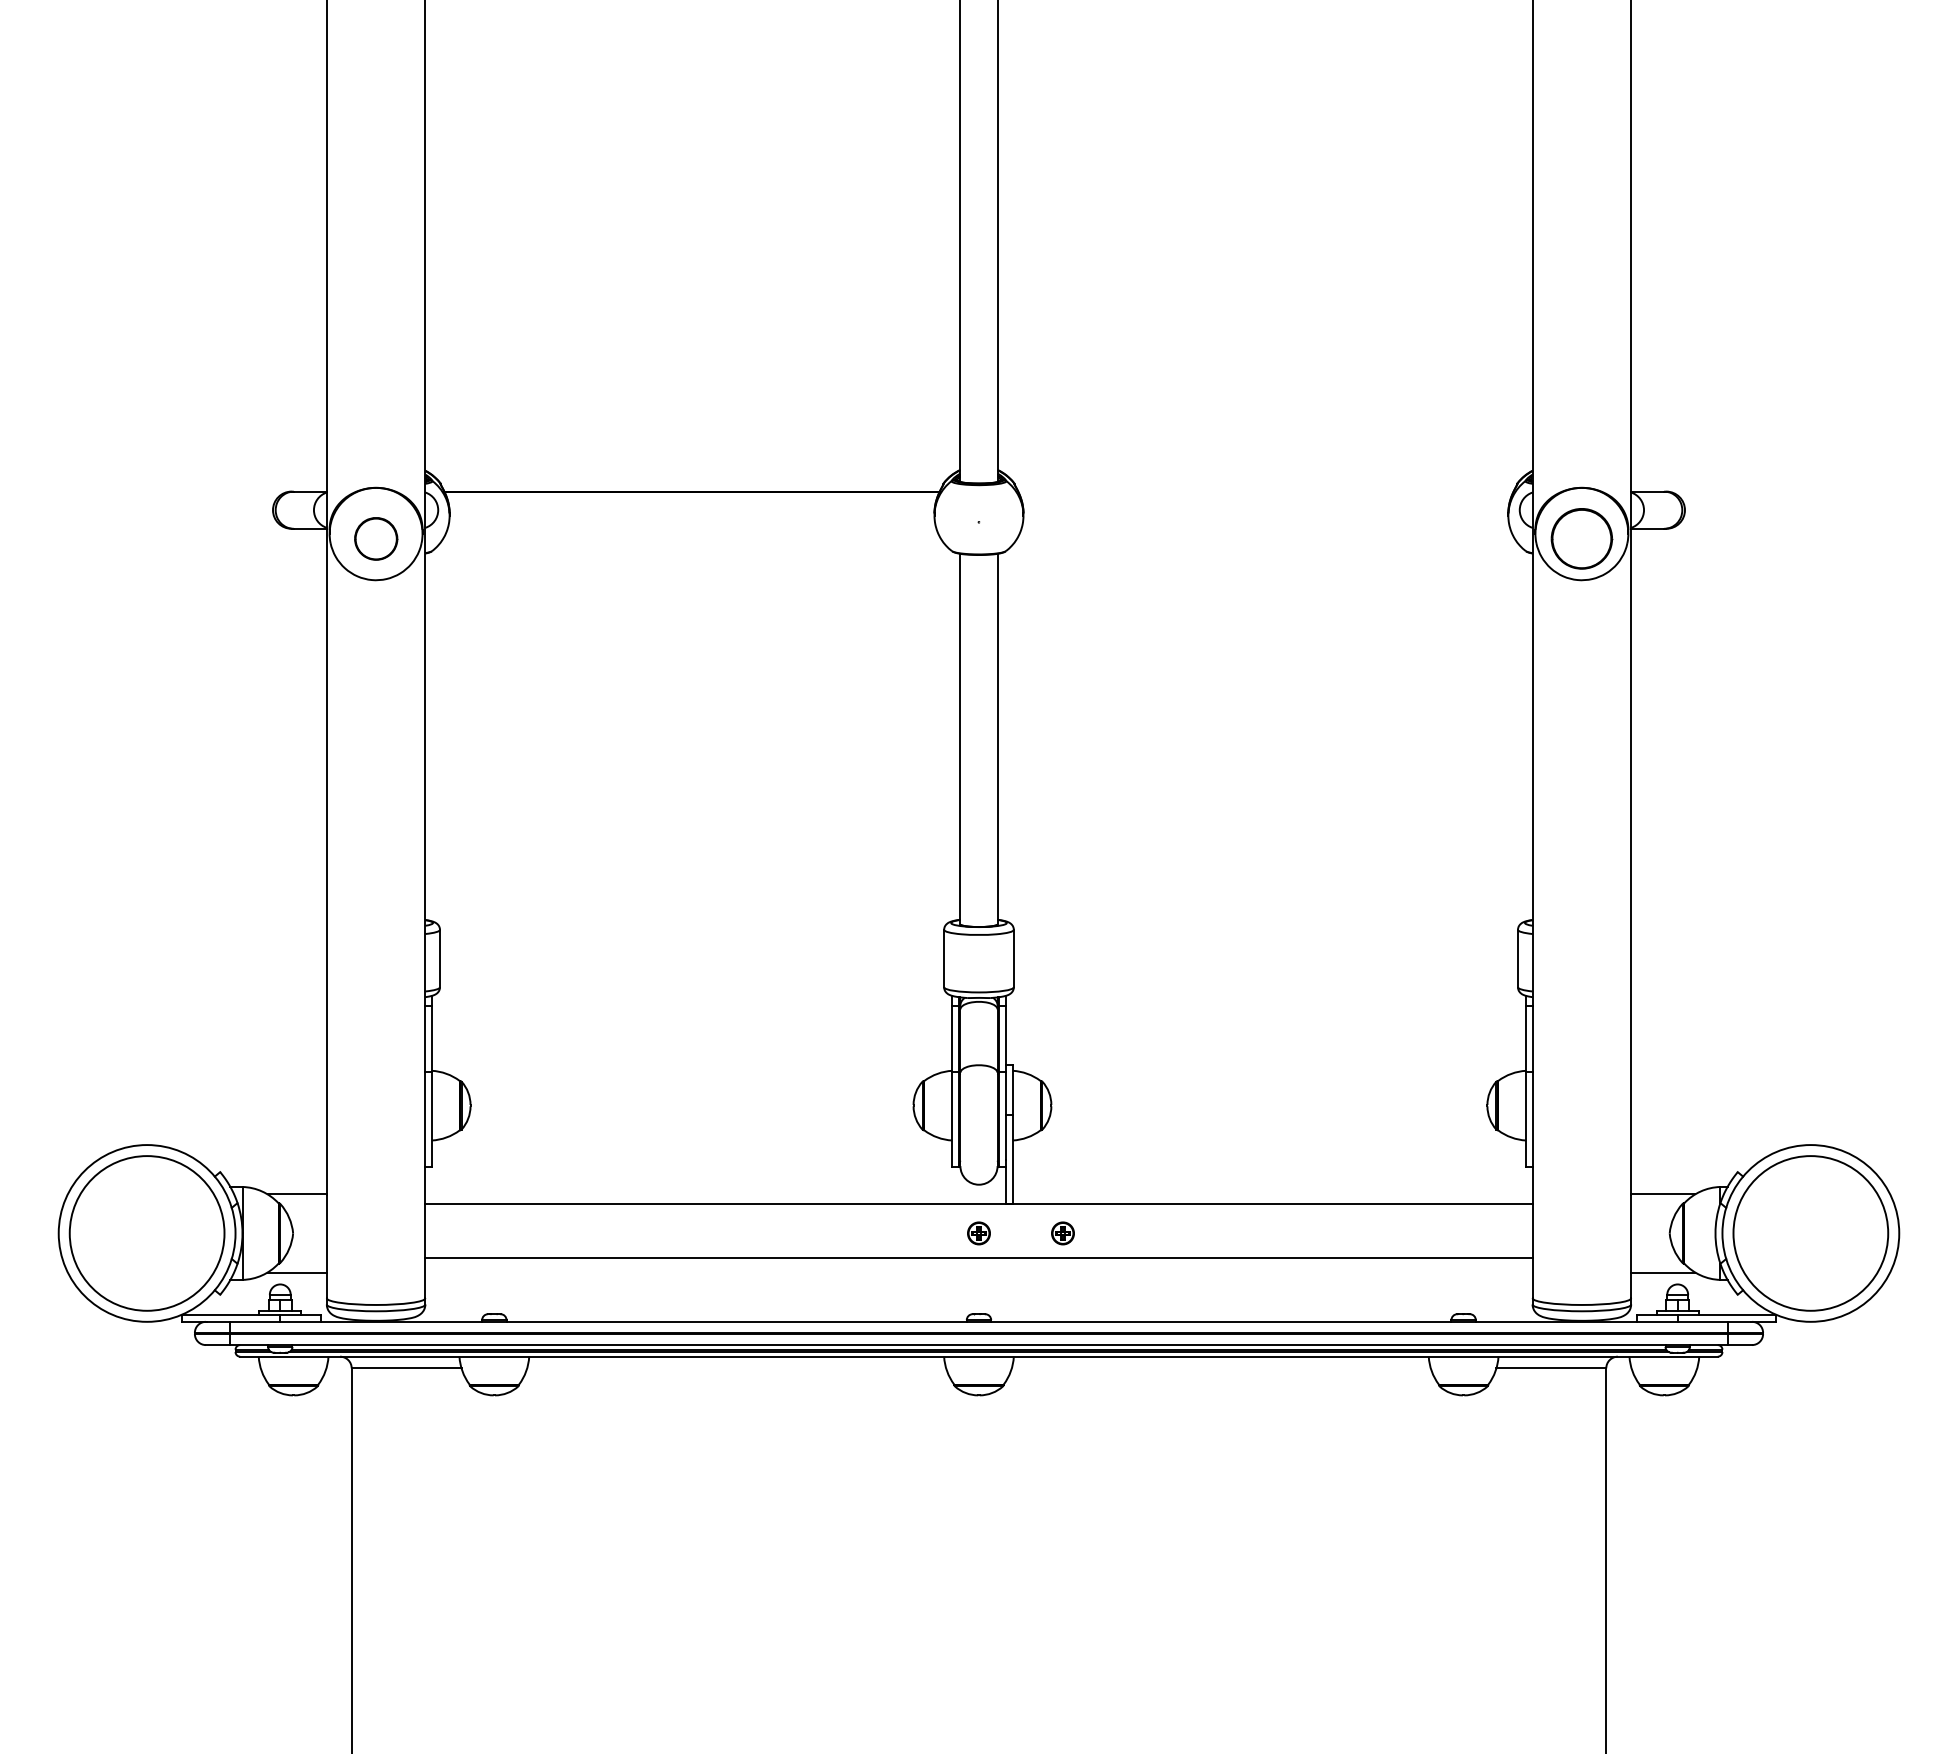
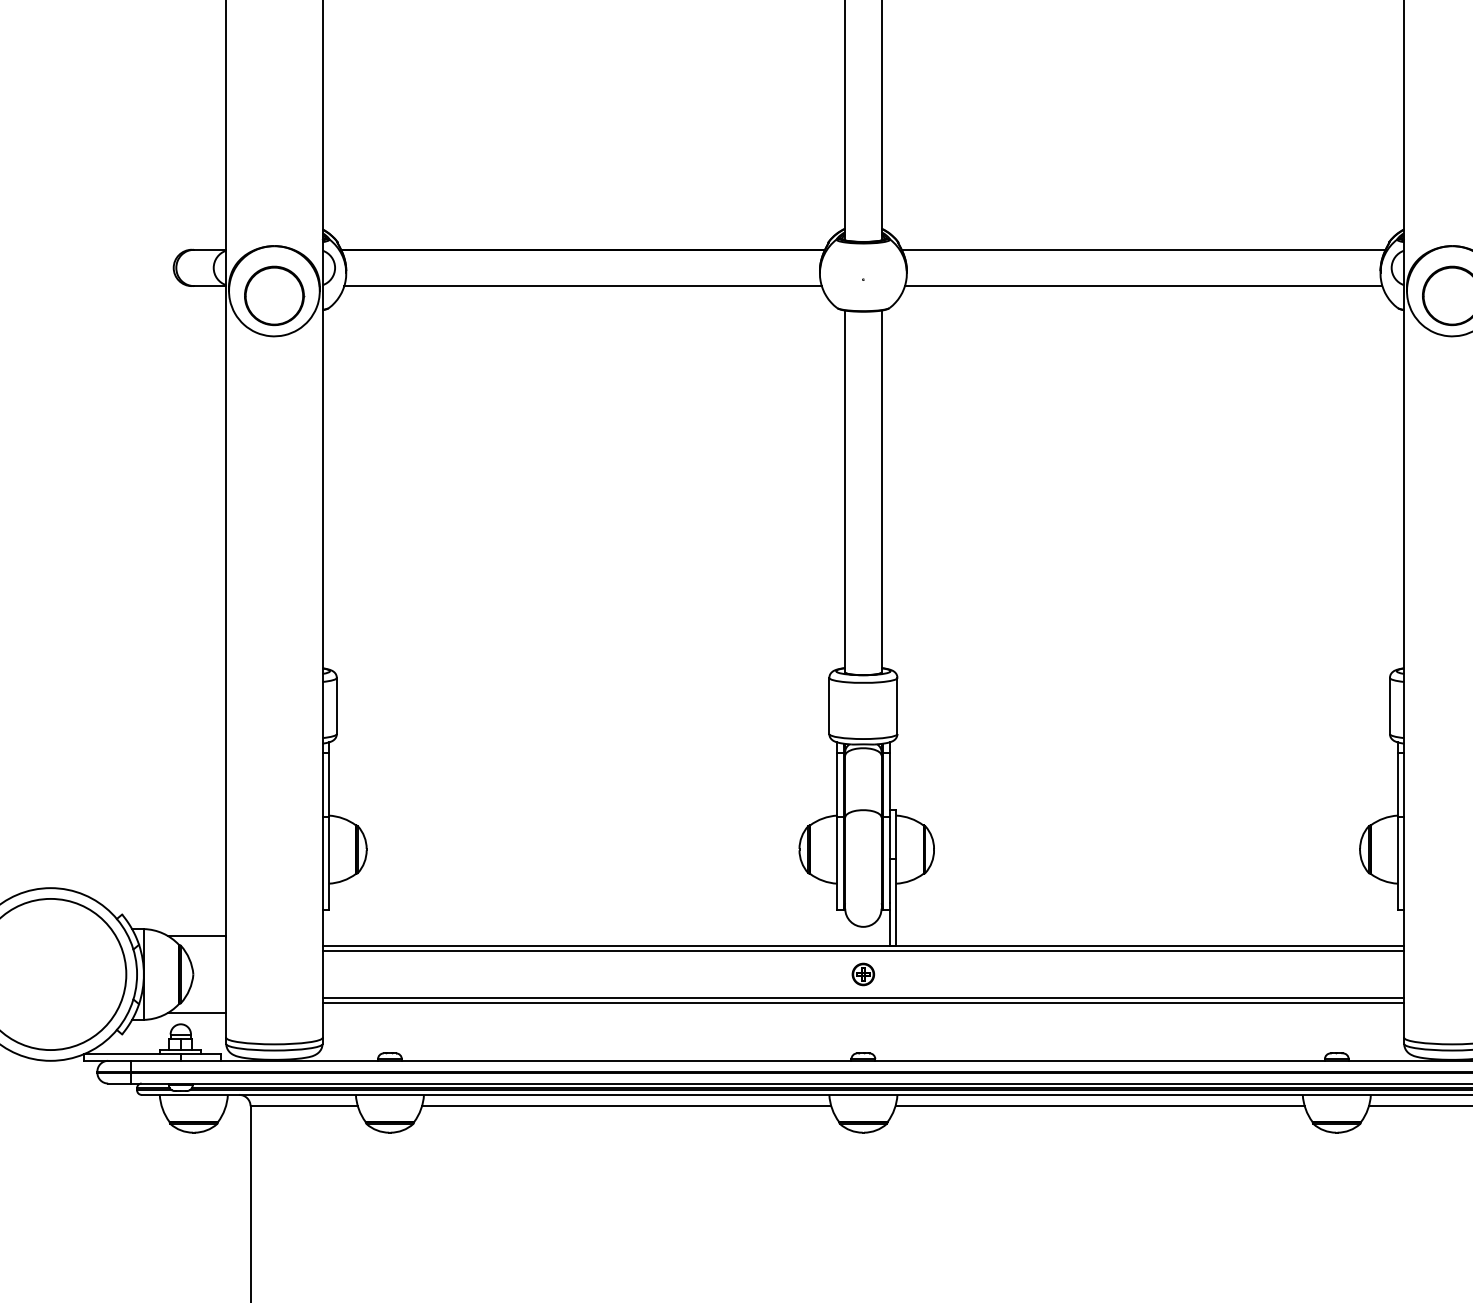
line: (1265, 491) -> (1143, 249), added
line: (691, 528) -> (582, 285), added
line: (1265, 528) -> (1143, 285), added
part: (376, 538) -> (274, 295), size x1.43
line: (978, 1209) -> (862, 951), added
part: (1062, 1233) -> (944, 974), removed
line: (978, 1262) -> (862, 1002), added
line: (736, 1368) -> (626, 1106), added
line: (1220, 1368) -> (1099, 1106), added

